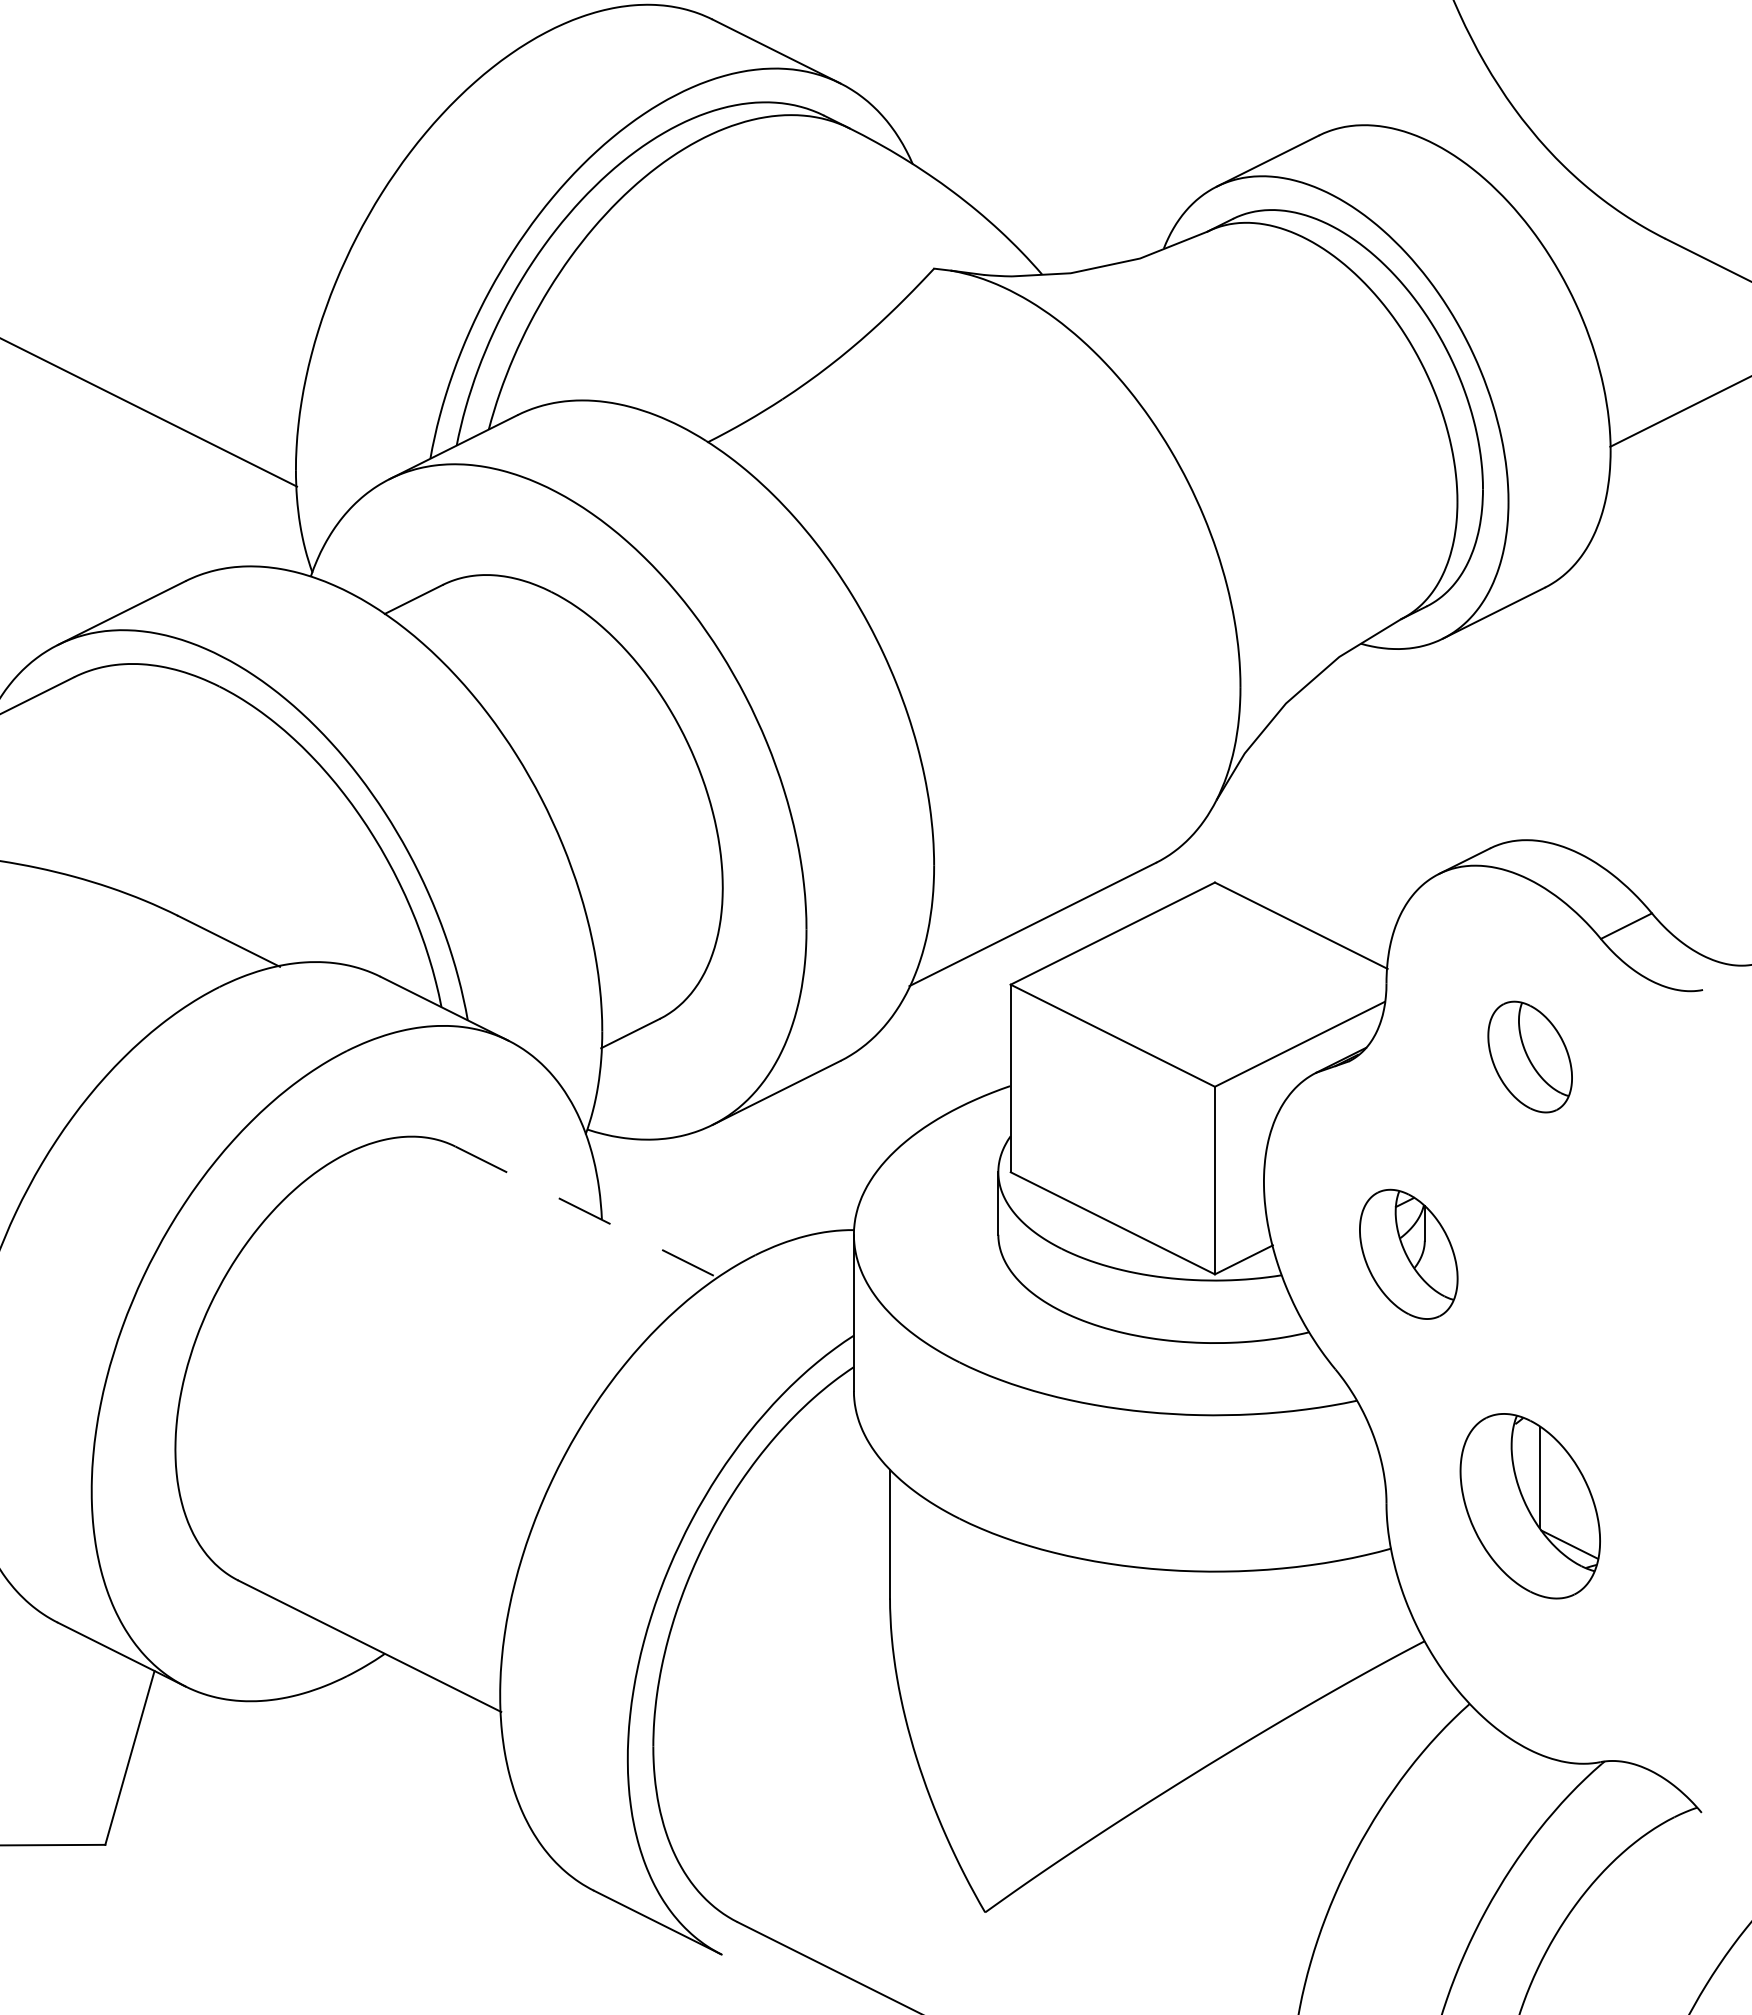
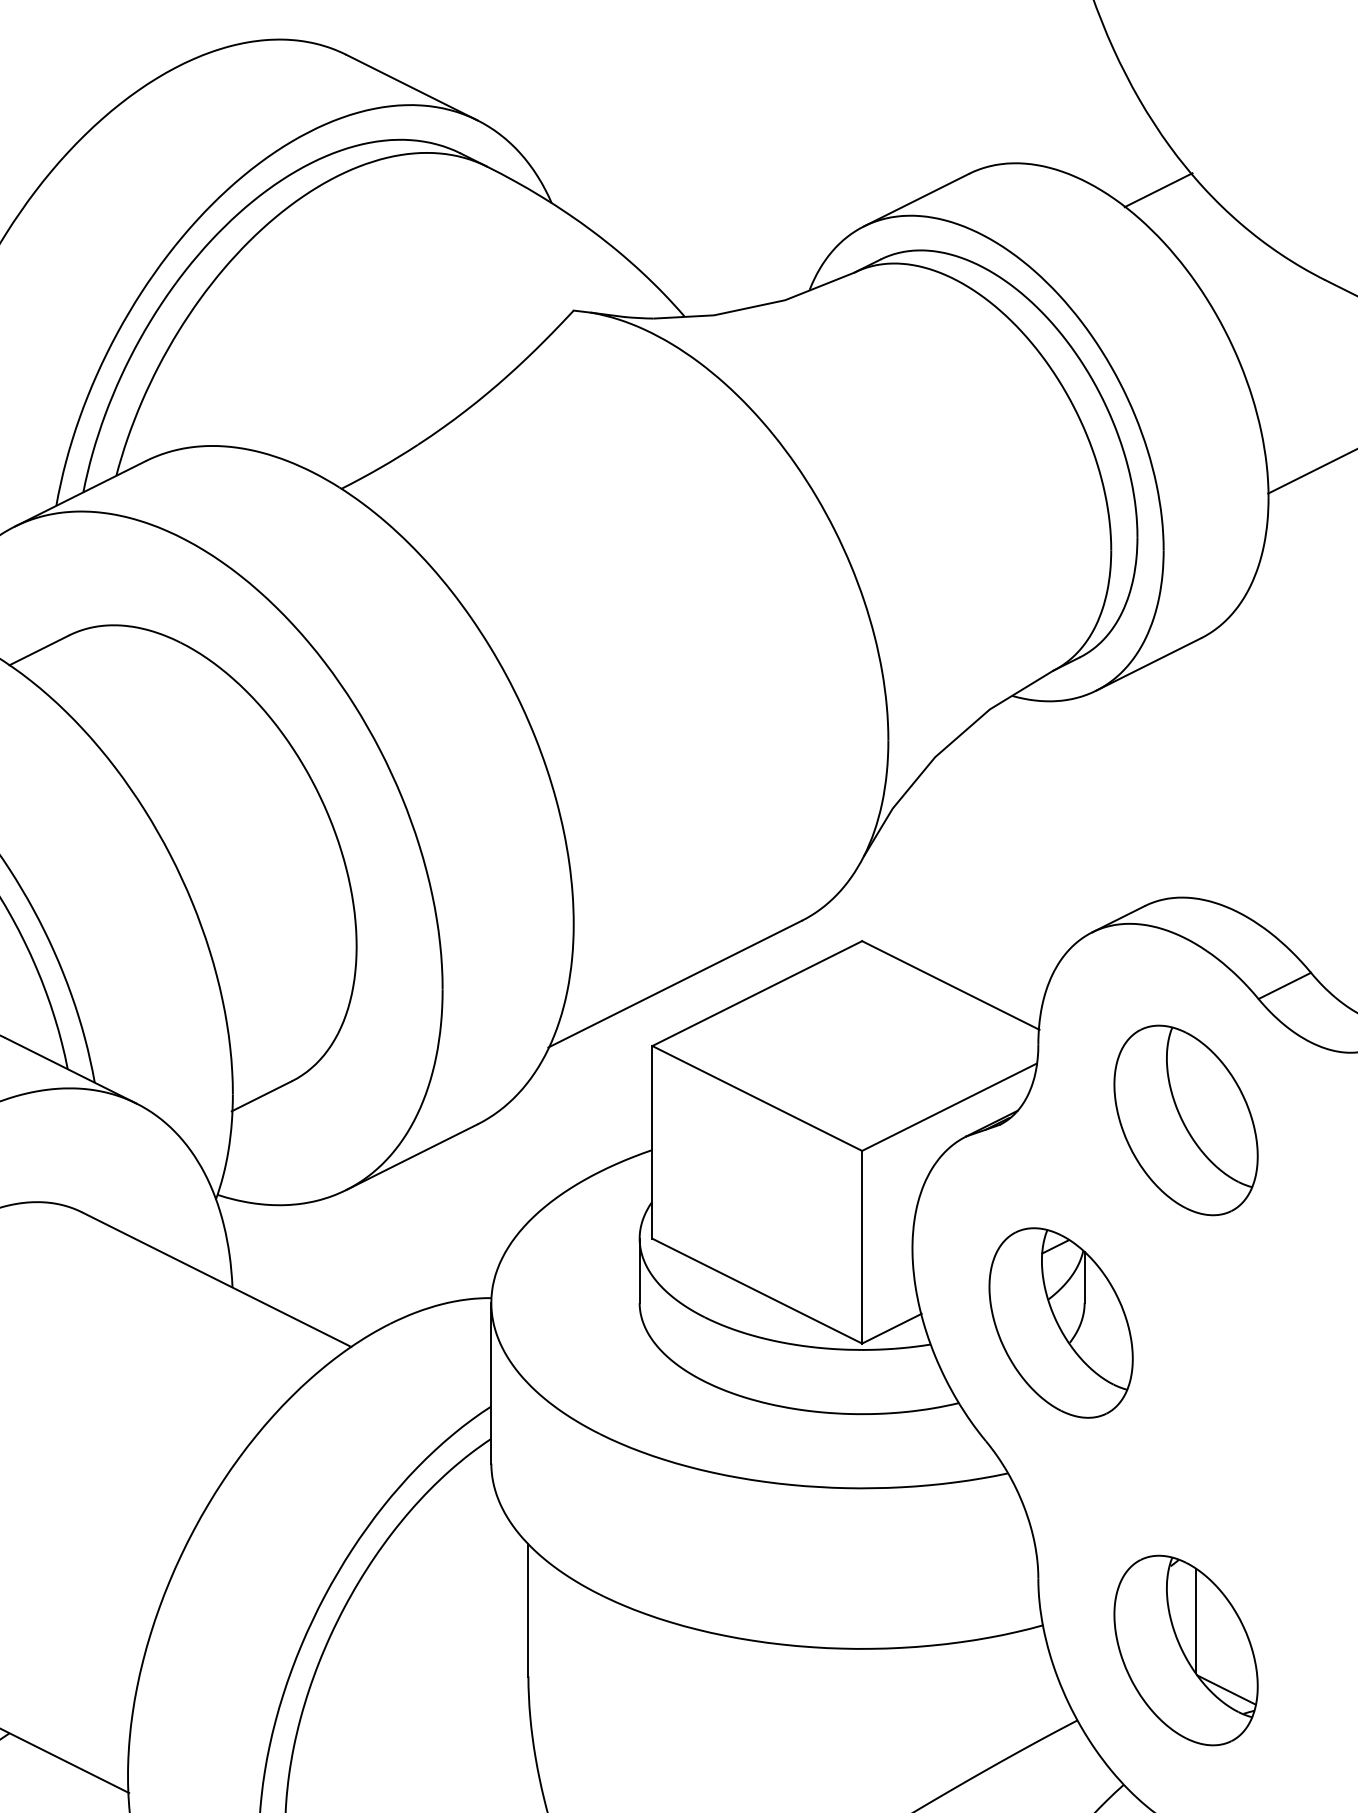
line: (1503, 150) -> (1158, 189), added
part: (1529, 1056) -> (1185, 1119), size x1.67
line: (586, 1212) -> (216, 1280), dashed -> solid
part: (1408, 1254) -> (1060, 1323), size x1.43
part: (1529, 1506) -> (1185, 1650), moved

